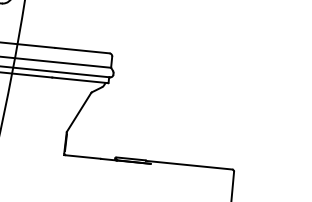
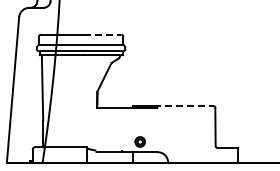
line: (82, 50) -> (102, 34), solid -> dashed
line: (188, 165) -> (183, 106), solid -> dashed

